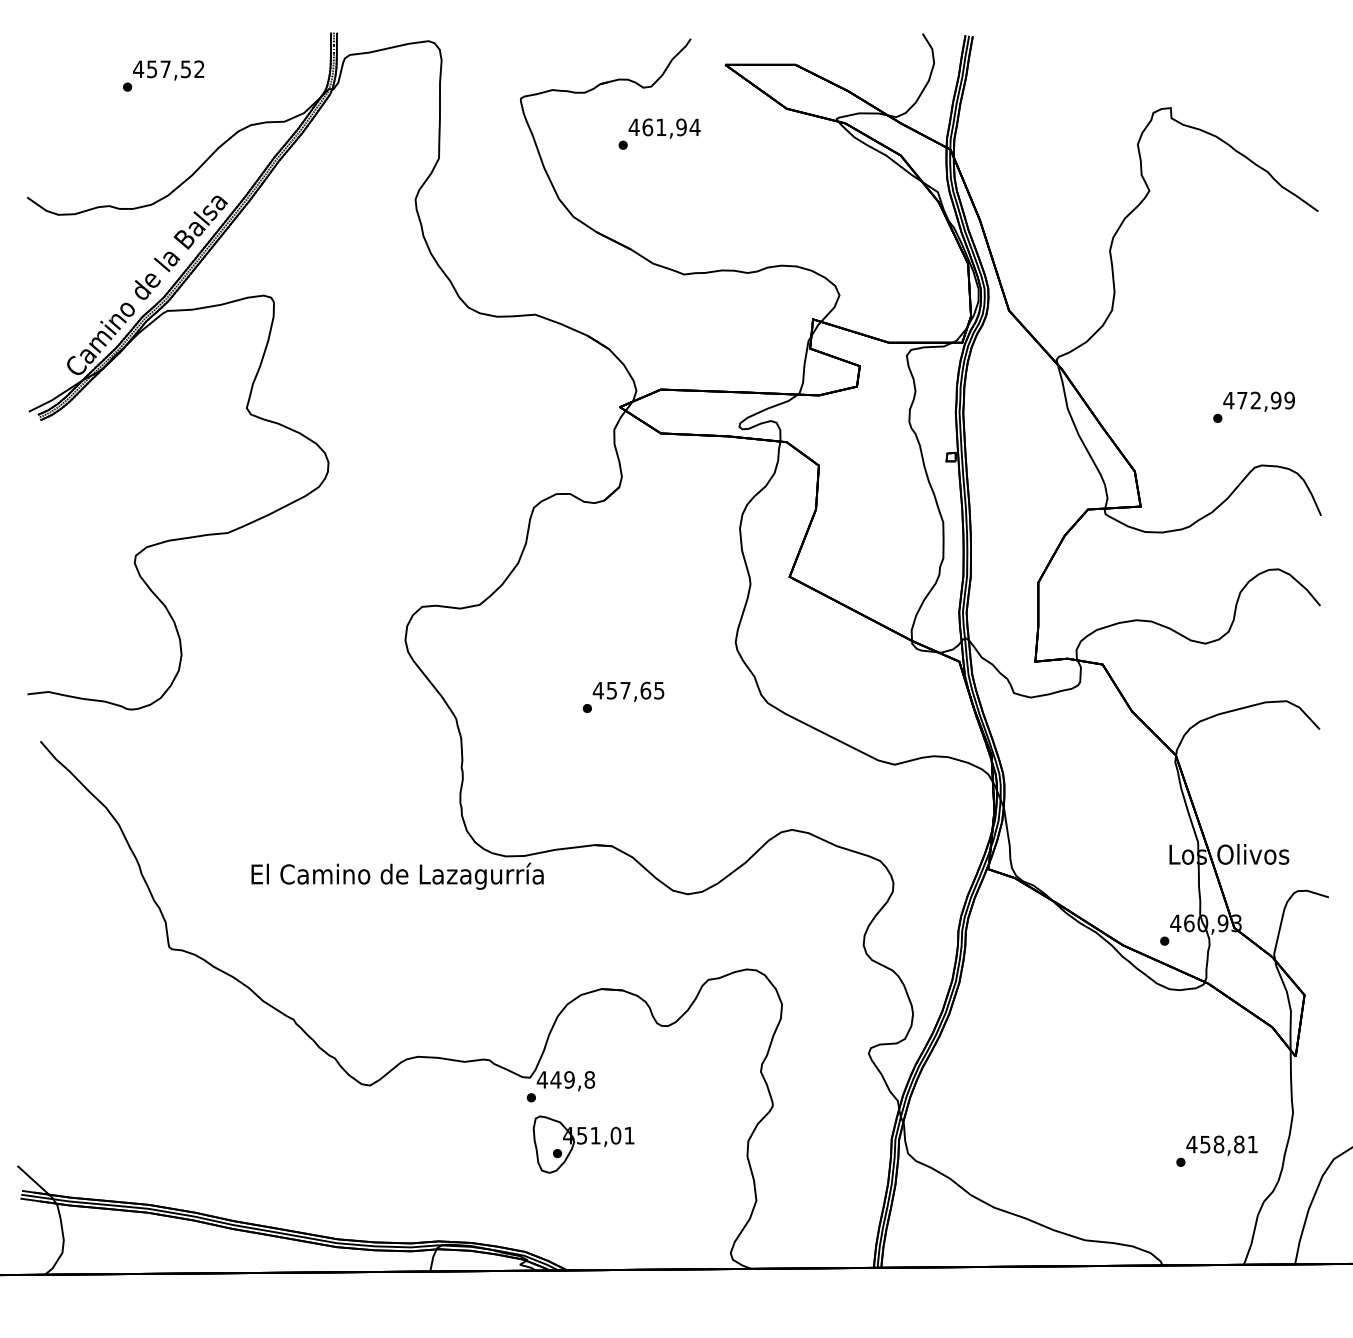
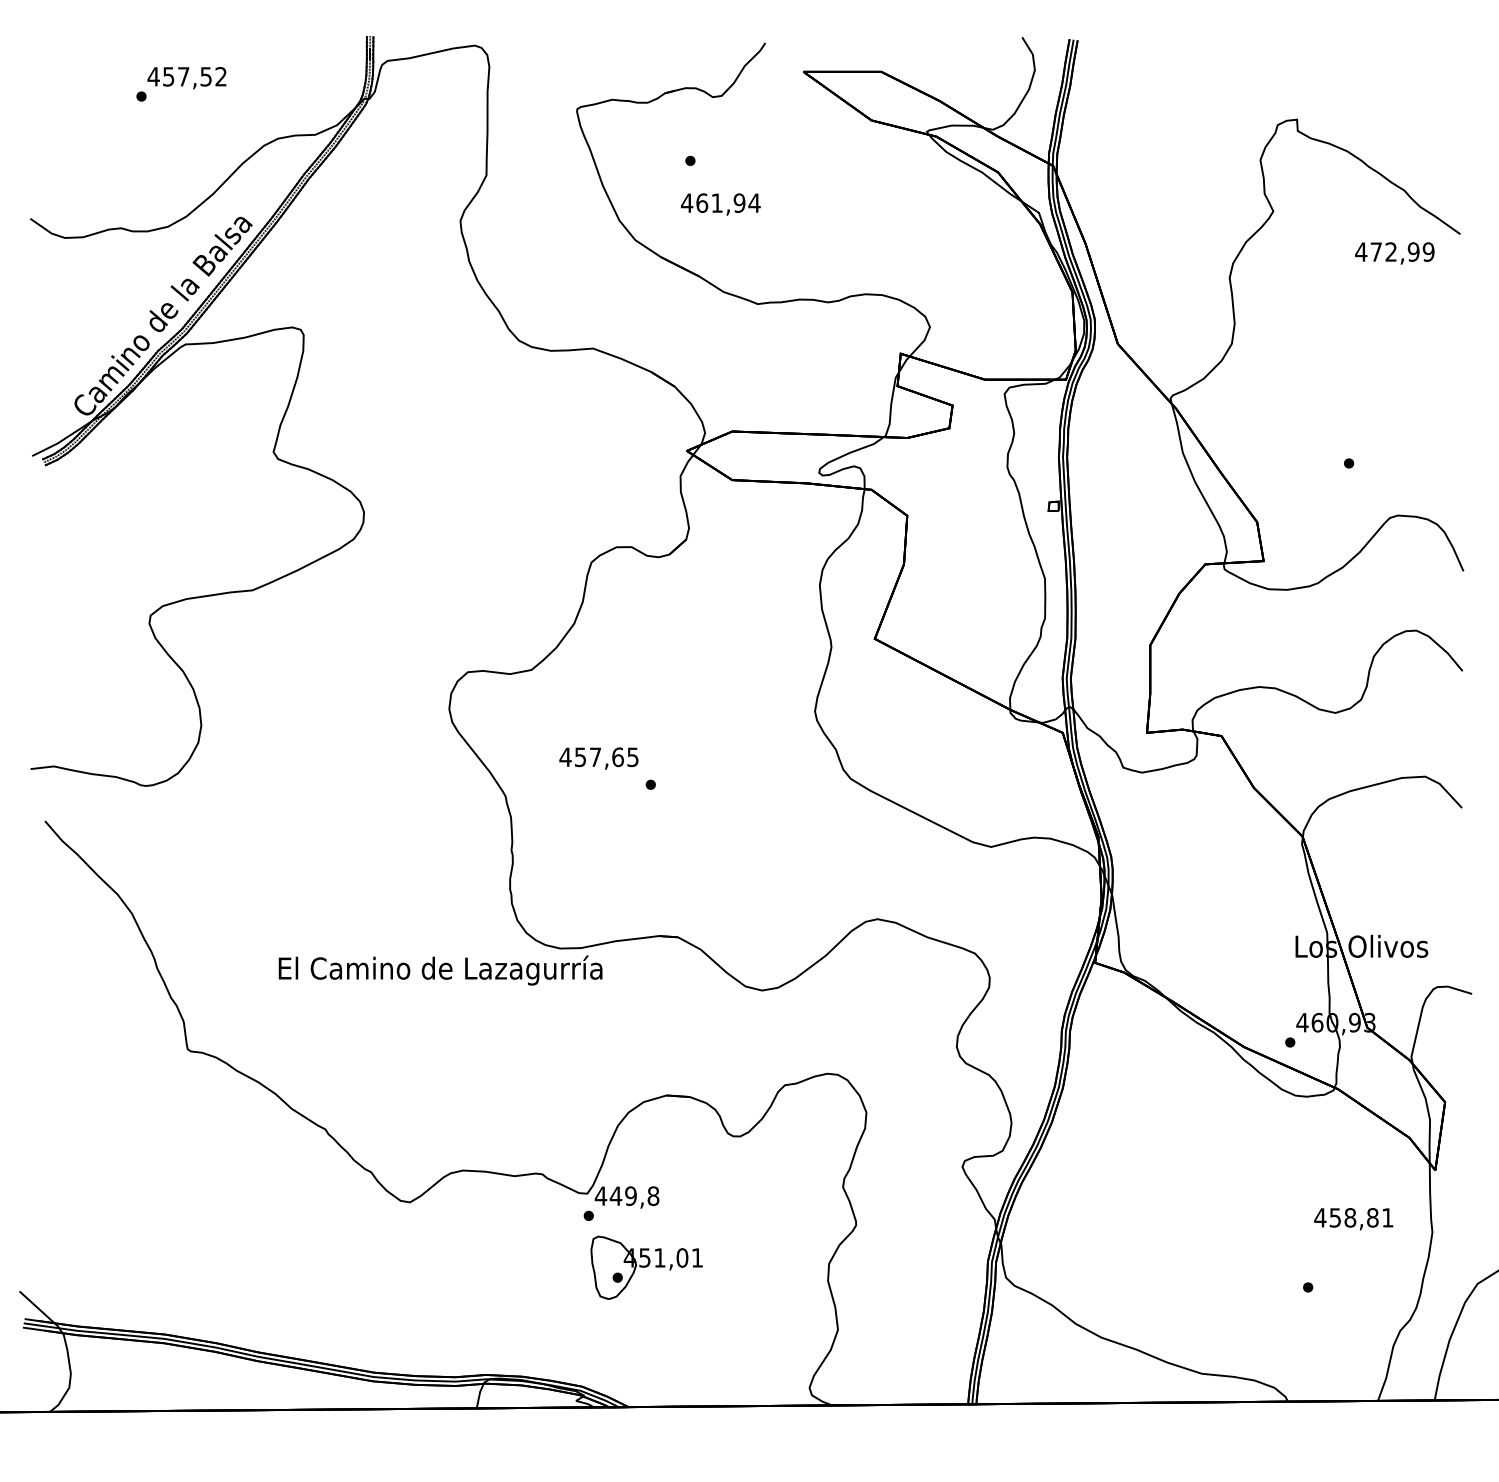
text: (664, 128) -> (720, 204), moved
text: (1258, 401) -> (1394, 253), moved
text: (628, 691) -> (598, 758), moved
text: (1221, 1145) -> (1353, 1218), moved

